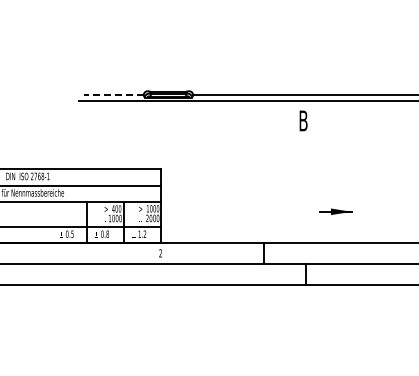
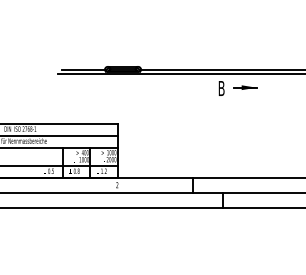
line: (113, 95) -> (82, 69), dashed -> solid
part: (335, 211) -> (244, 87), moved

